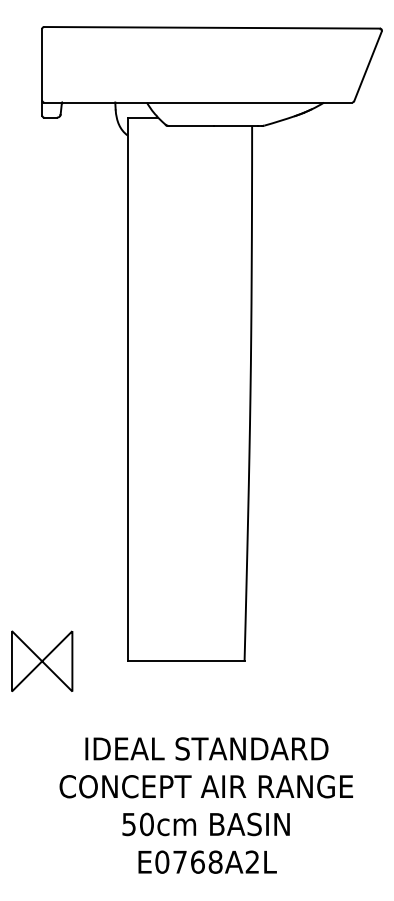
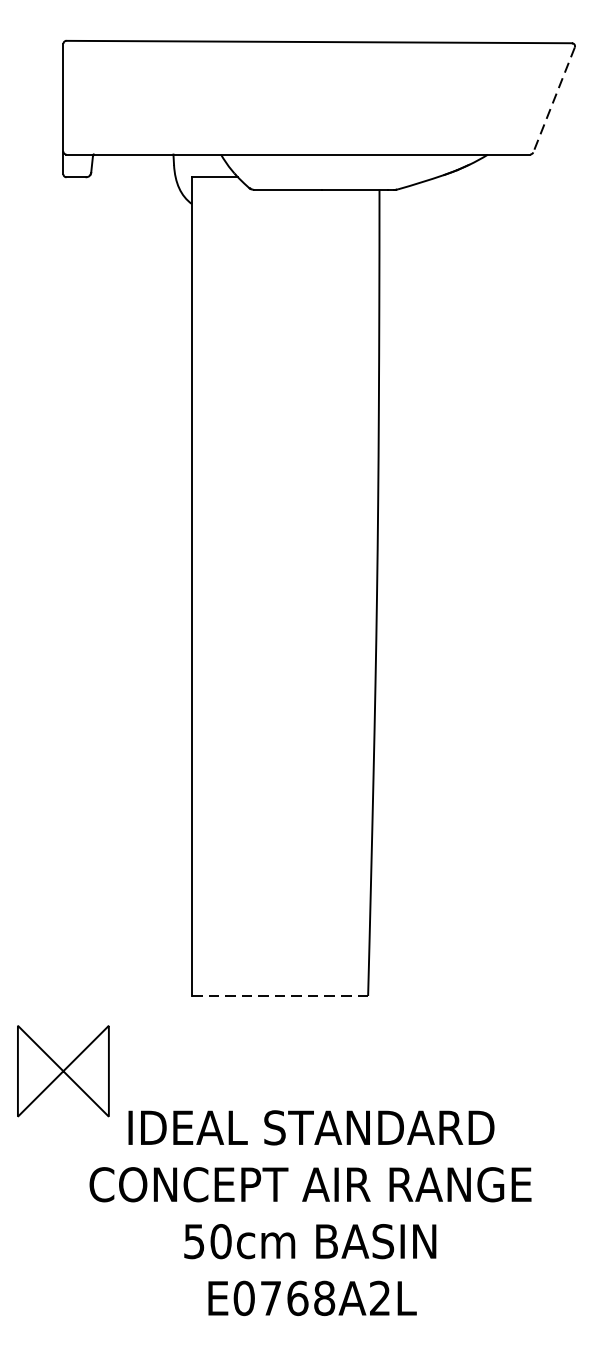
line: (367, 66) -> (553, 100), solid -> dashed
part: (42, 660) -> (63, 1069), moved
line: (186, 661) -> (280, 996), solid -> dashed

